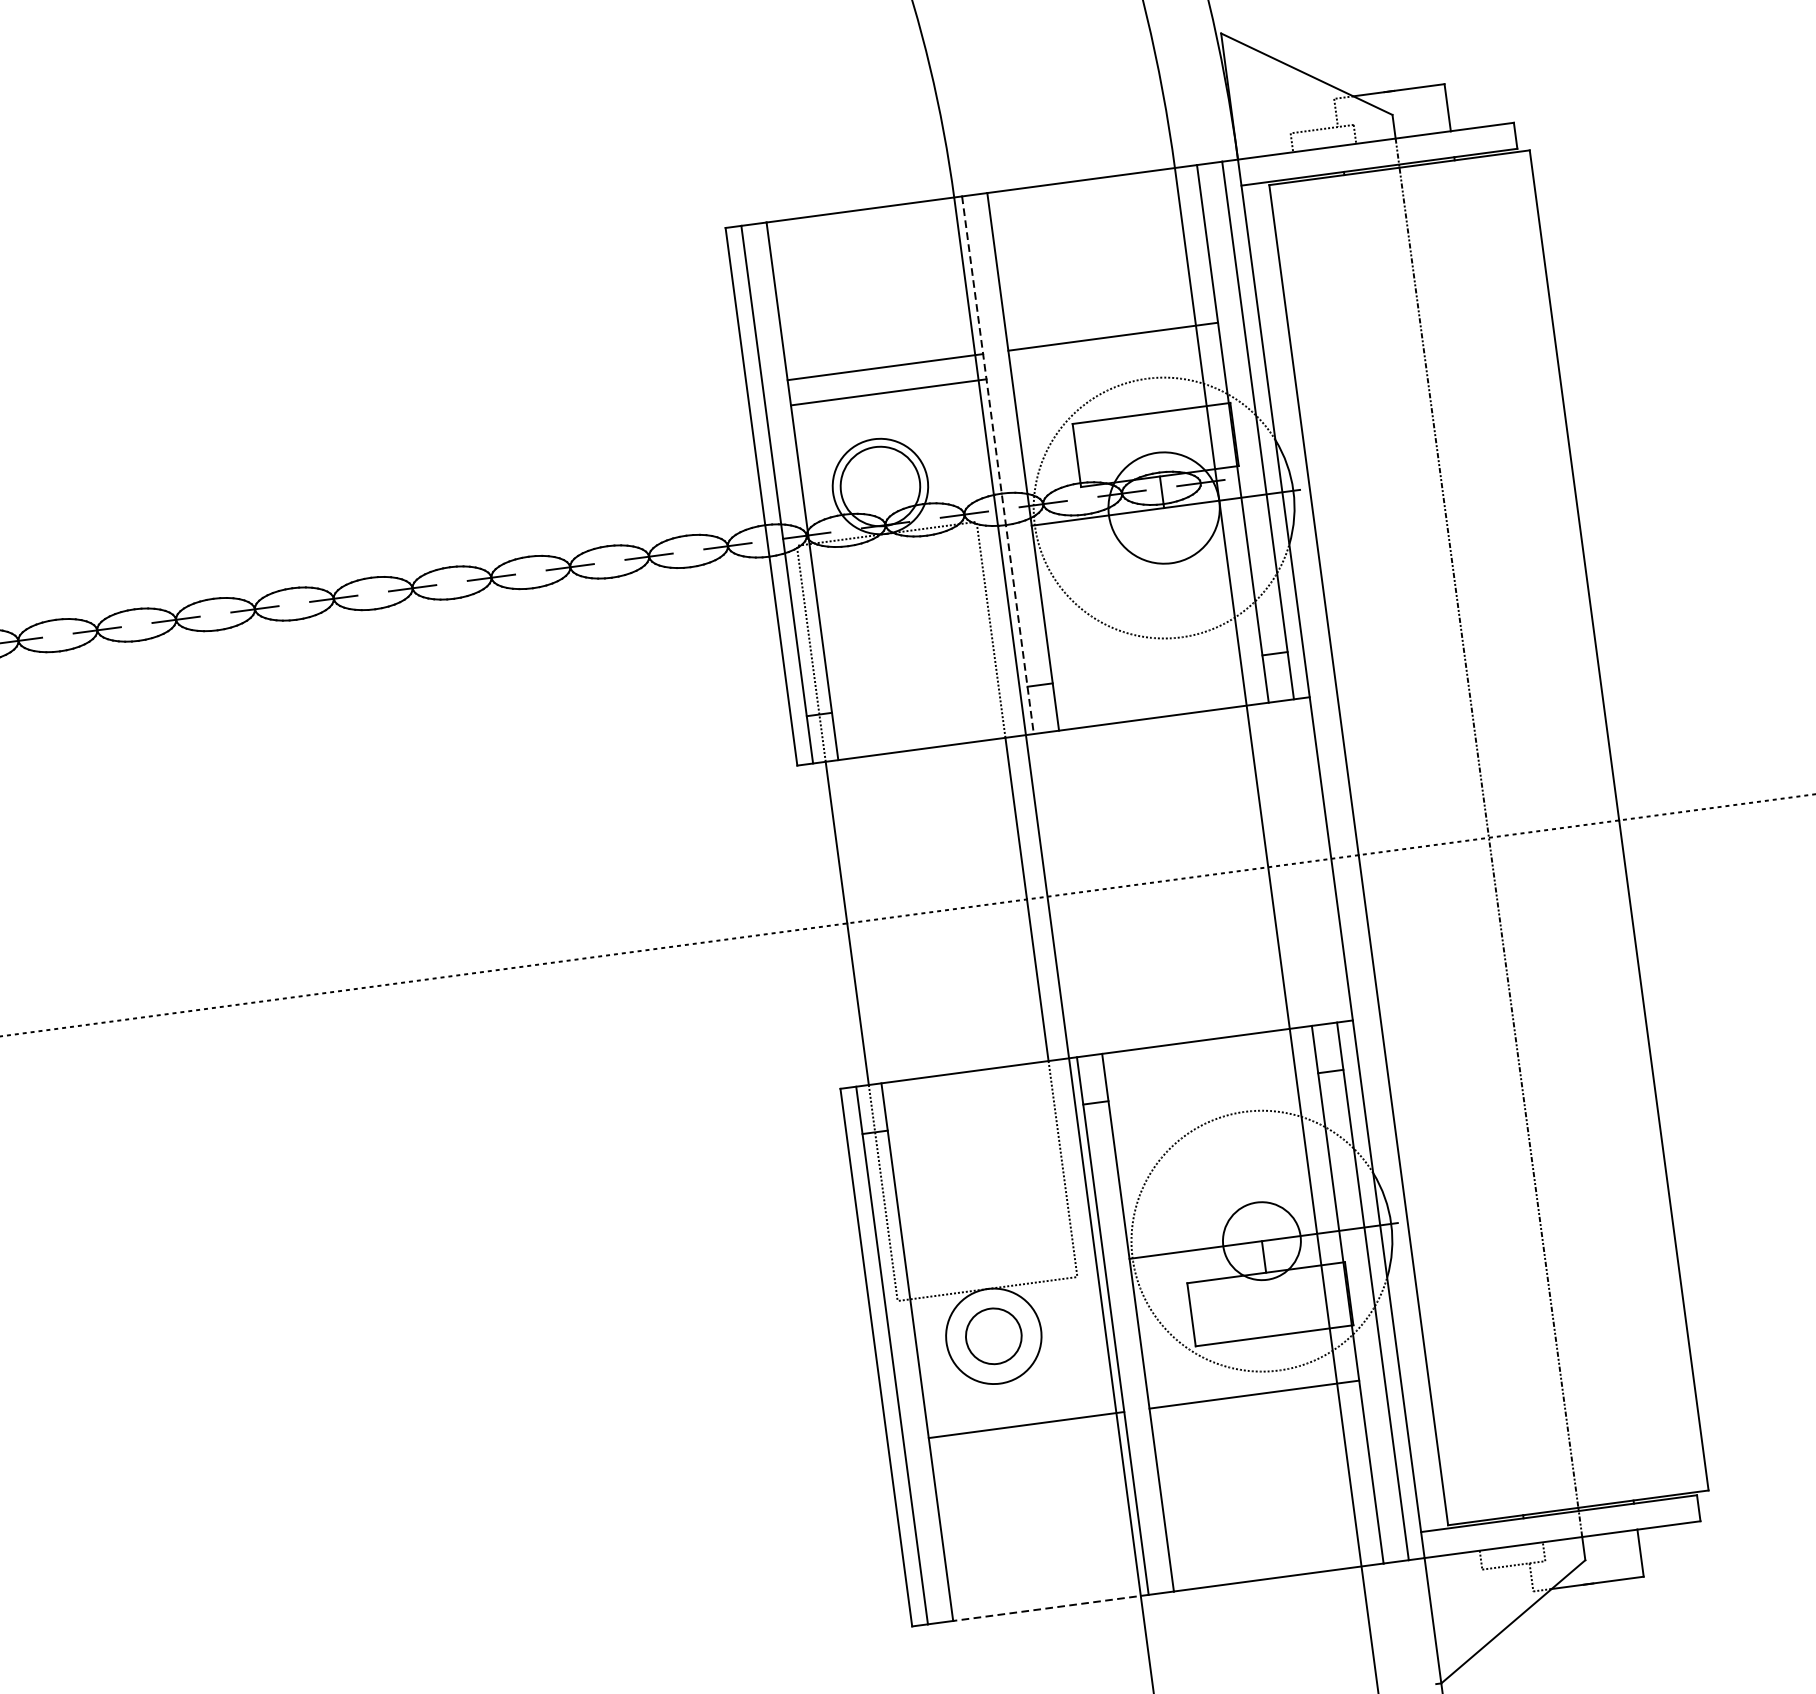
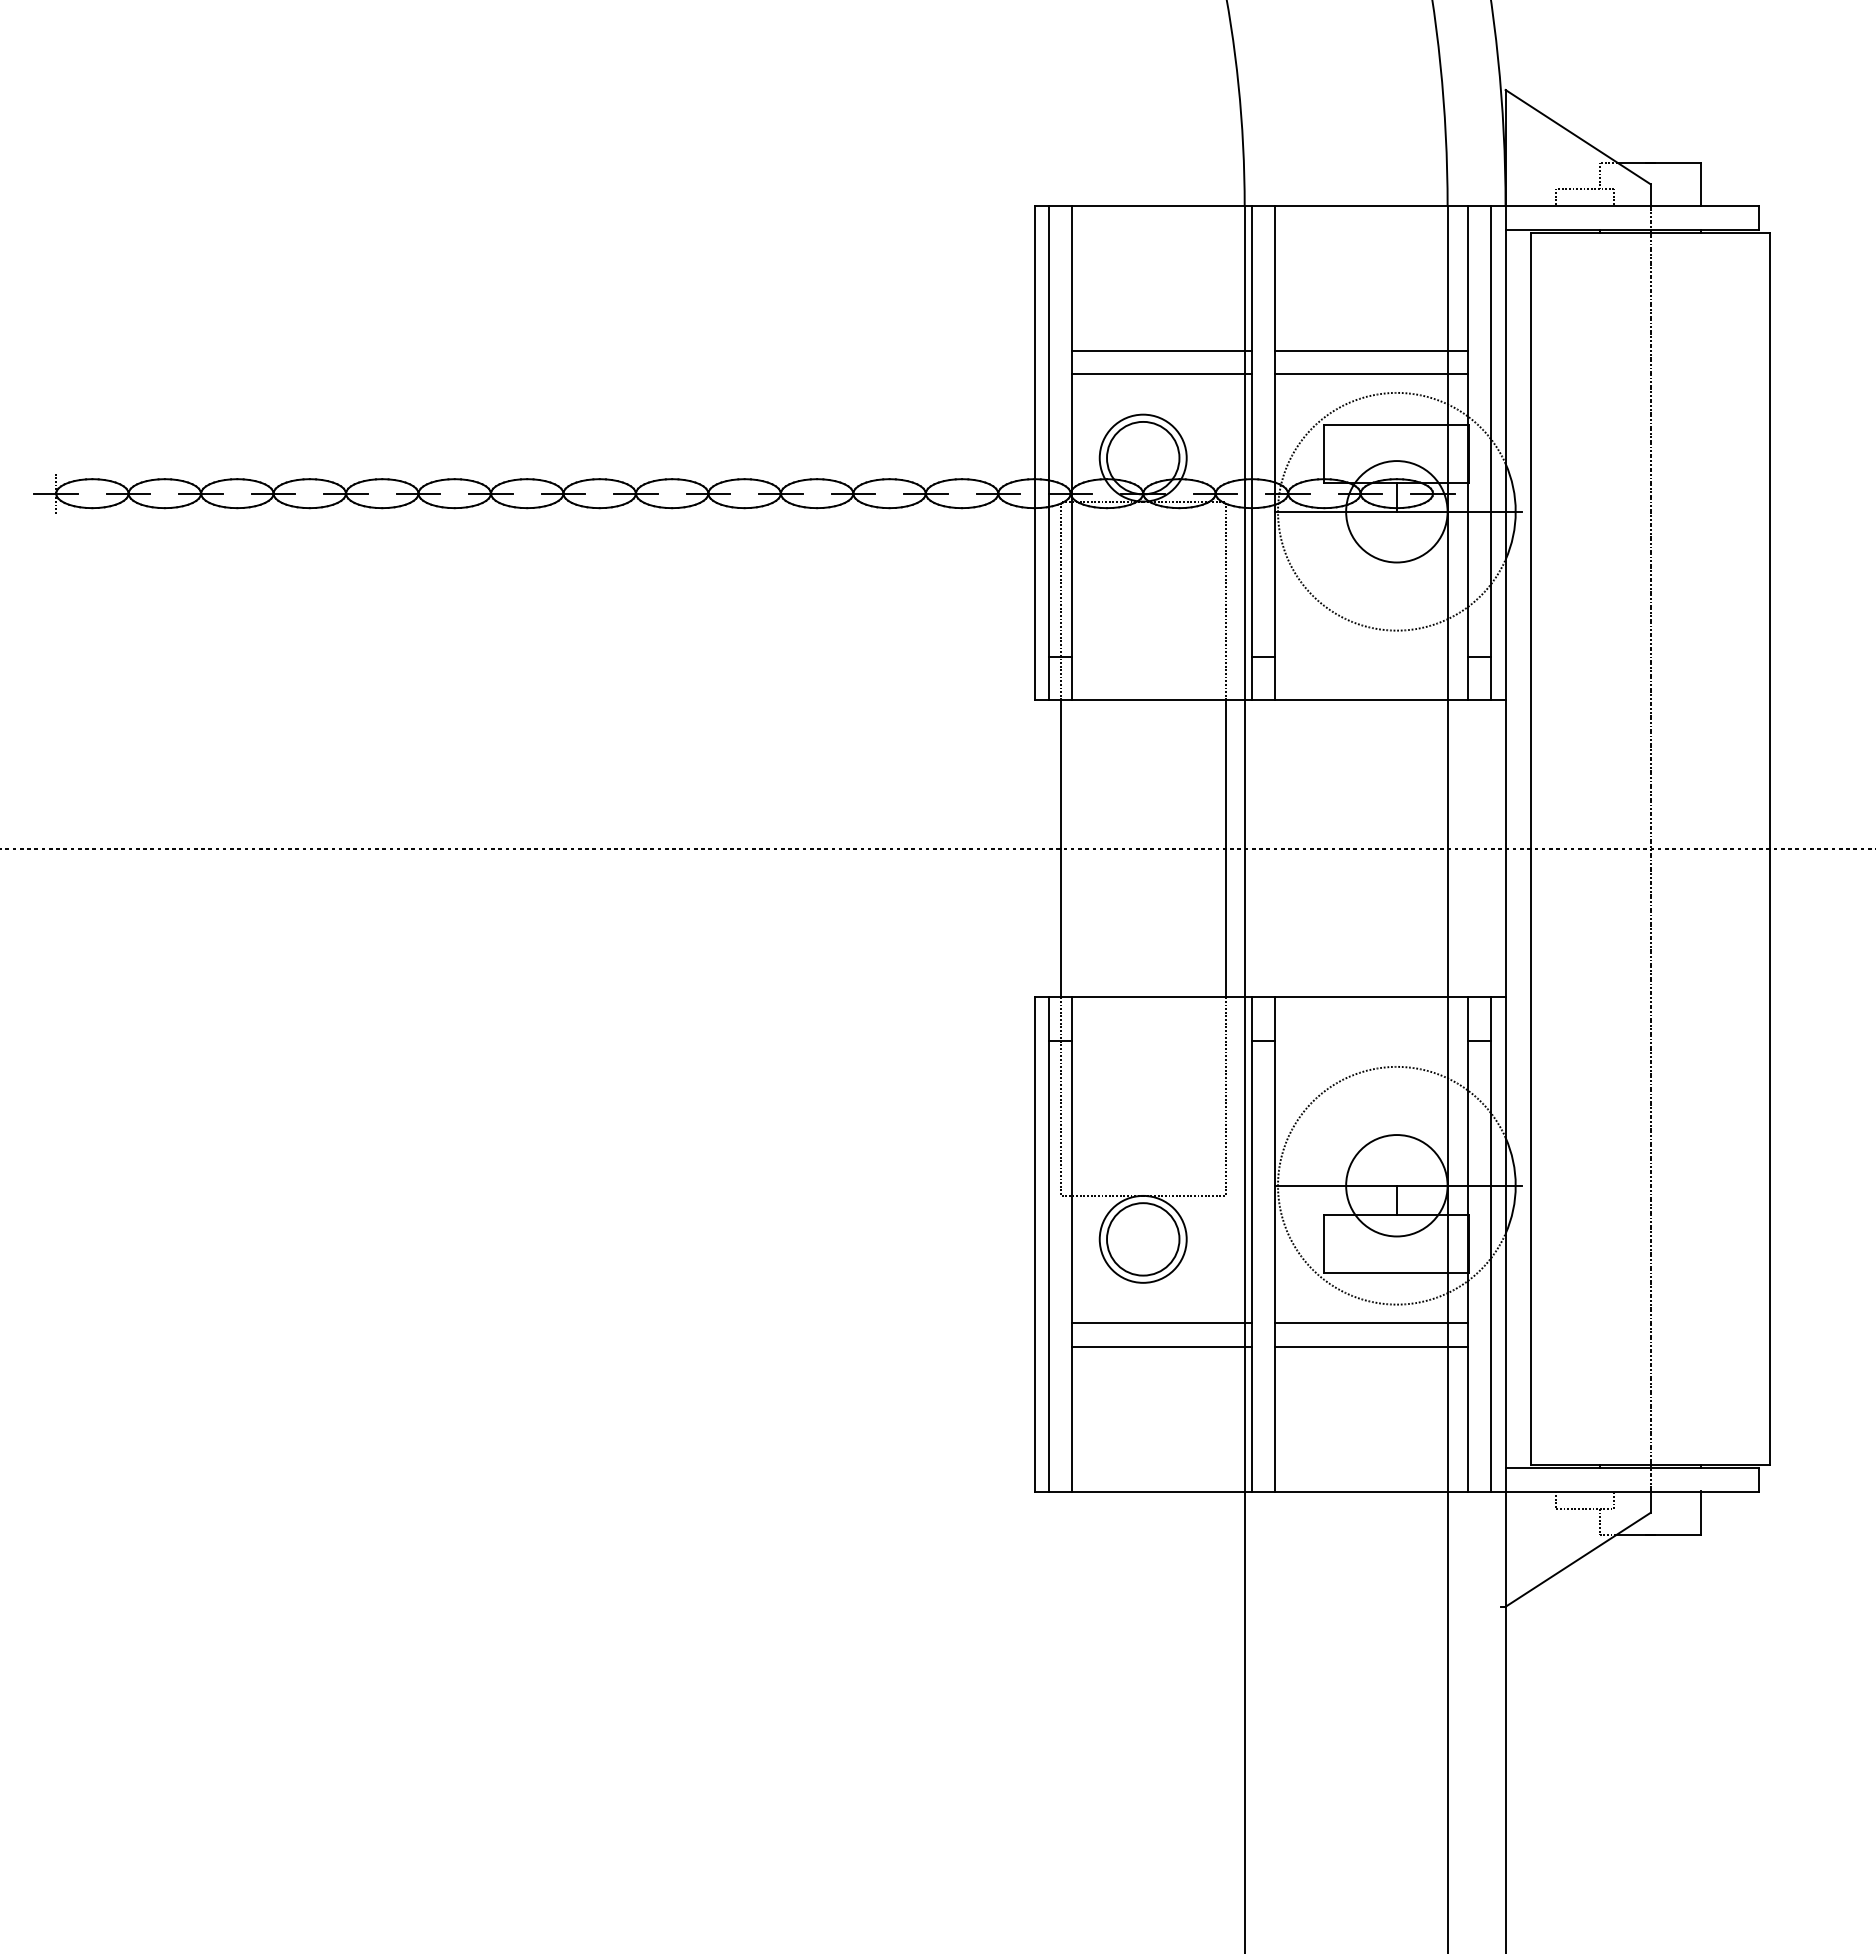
line: (1116, 362) -> (1371, 374), added
line: (997, 465) -> (1251, 453), dashed -> solid
circle: (1261, 1240) -> (1396, 1185), size x1.43
circle: (994, 1336) -> (1143, 1239), size x1.43
line: (1257, 1419) -> (1371, 1346), added
line: (1029, 1450) -> (1161, 1346), added
line: (1051, 1607) -> (1162, 1491), dashed -> solid

